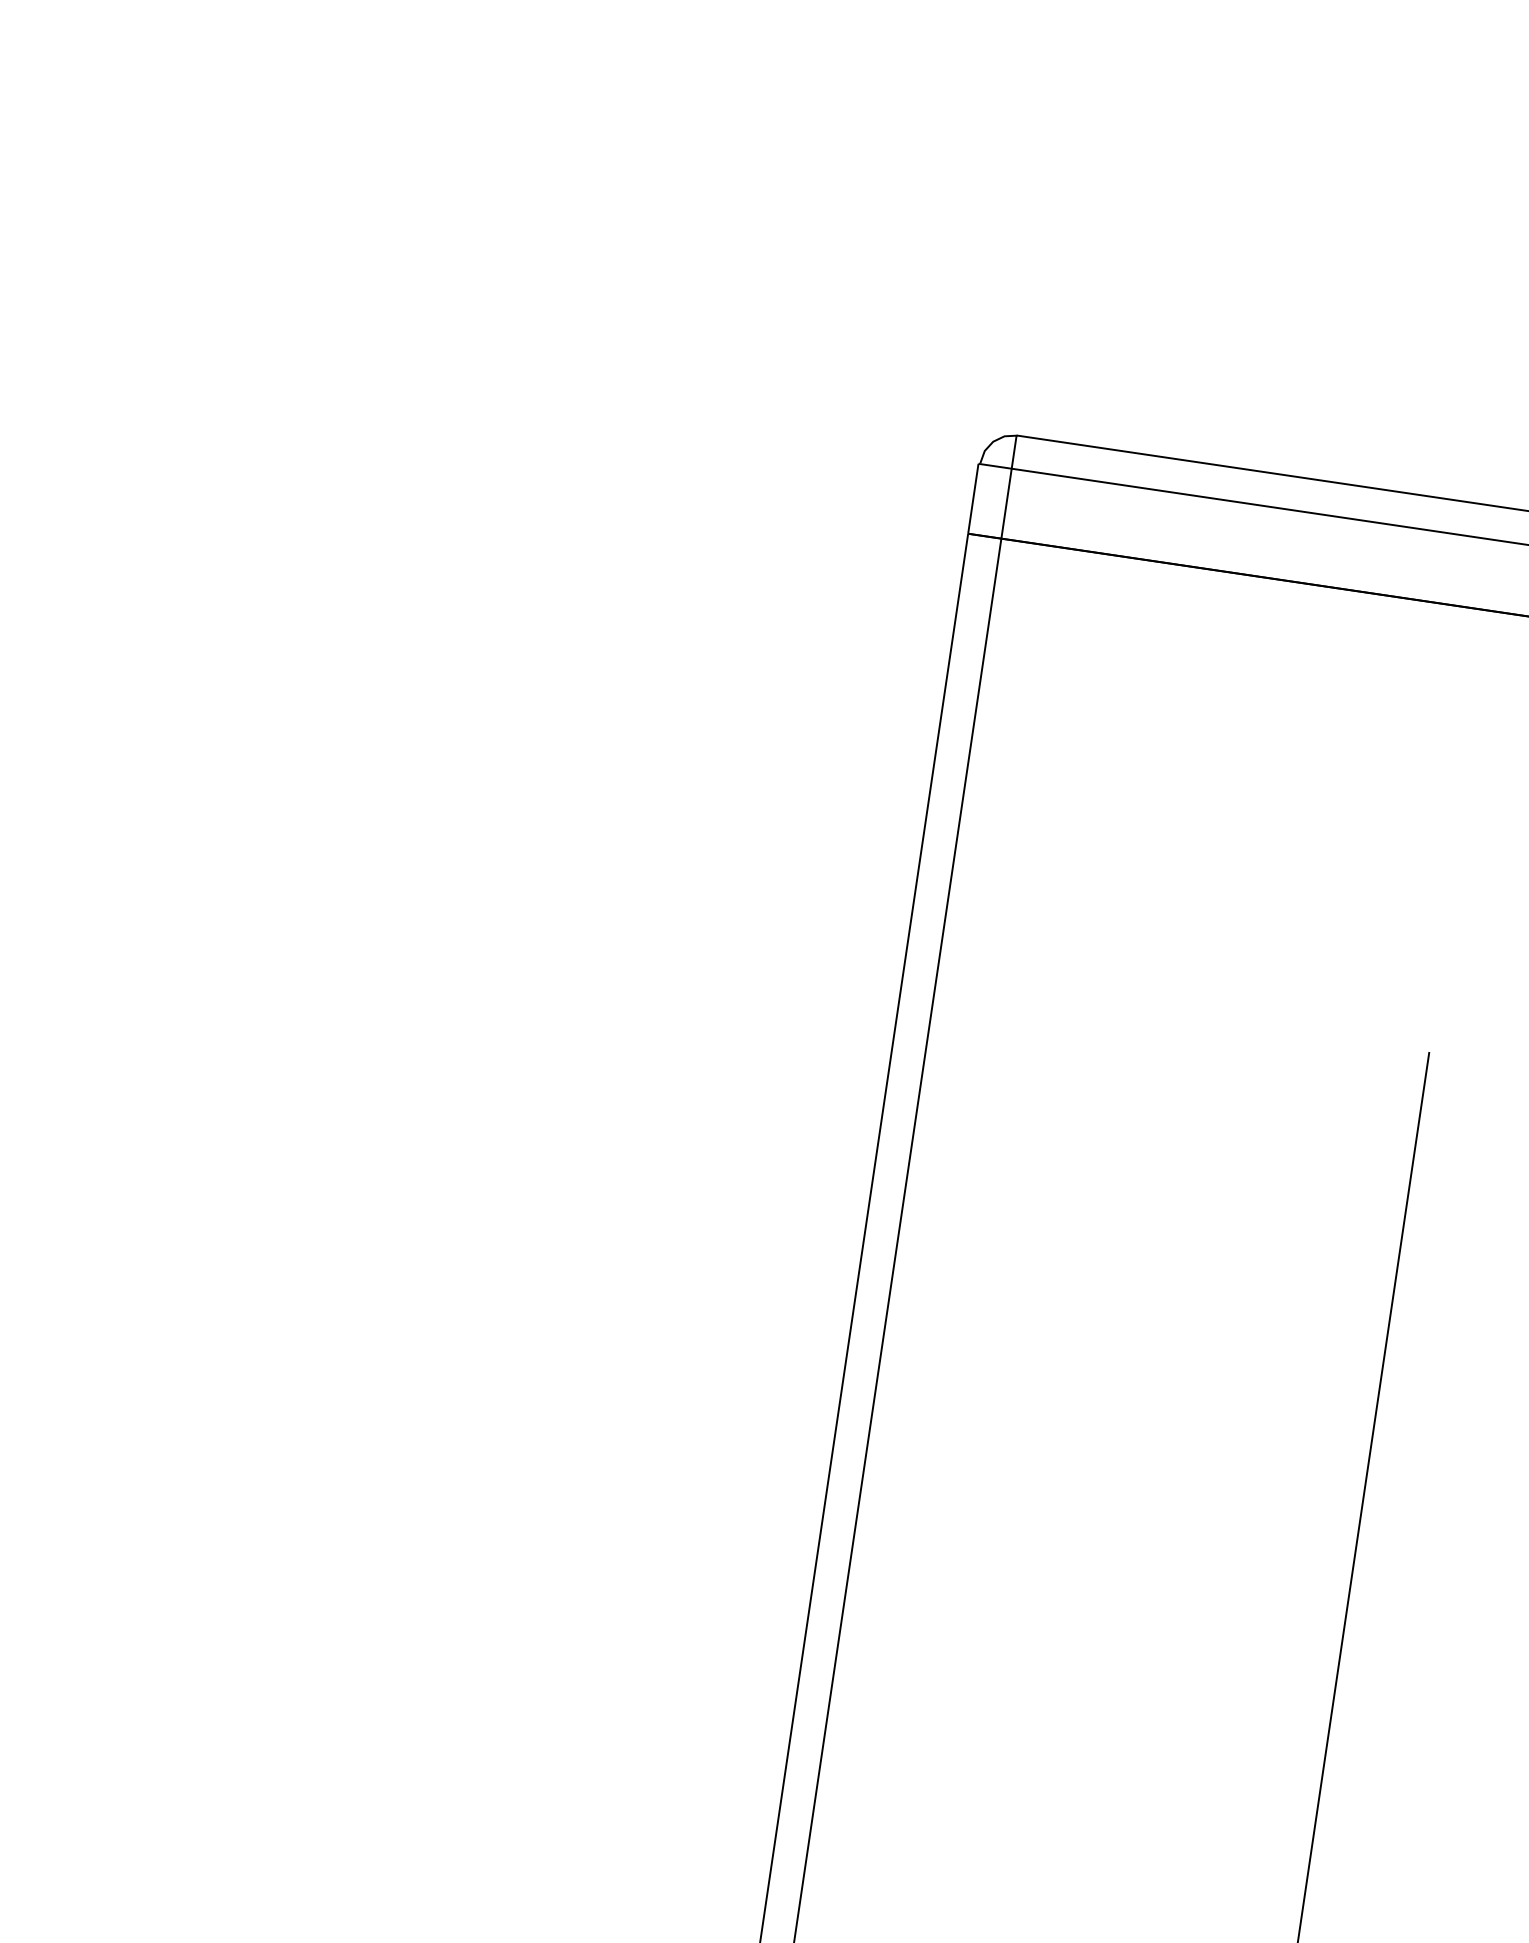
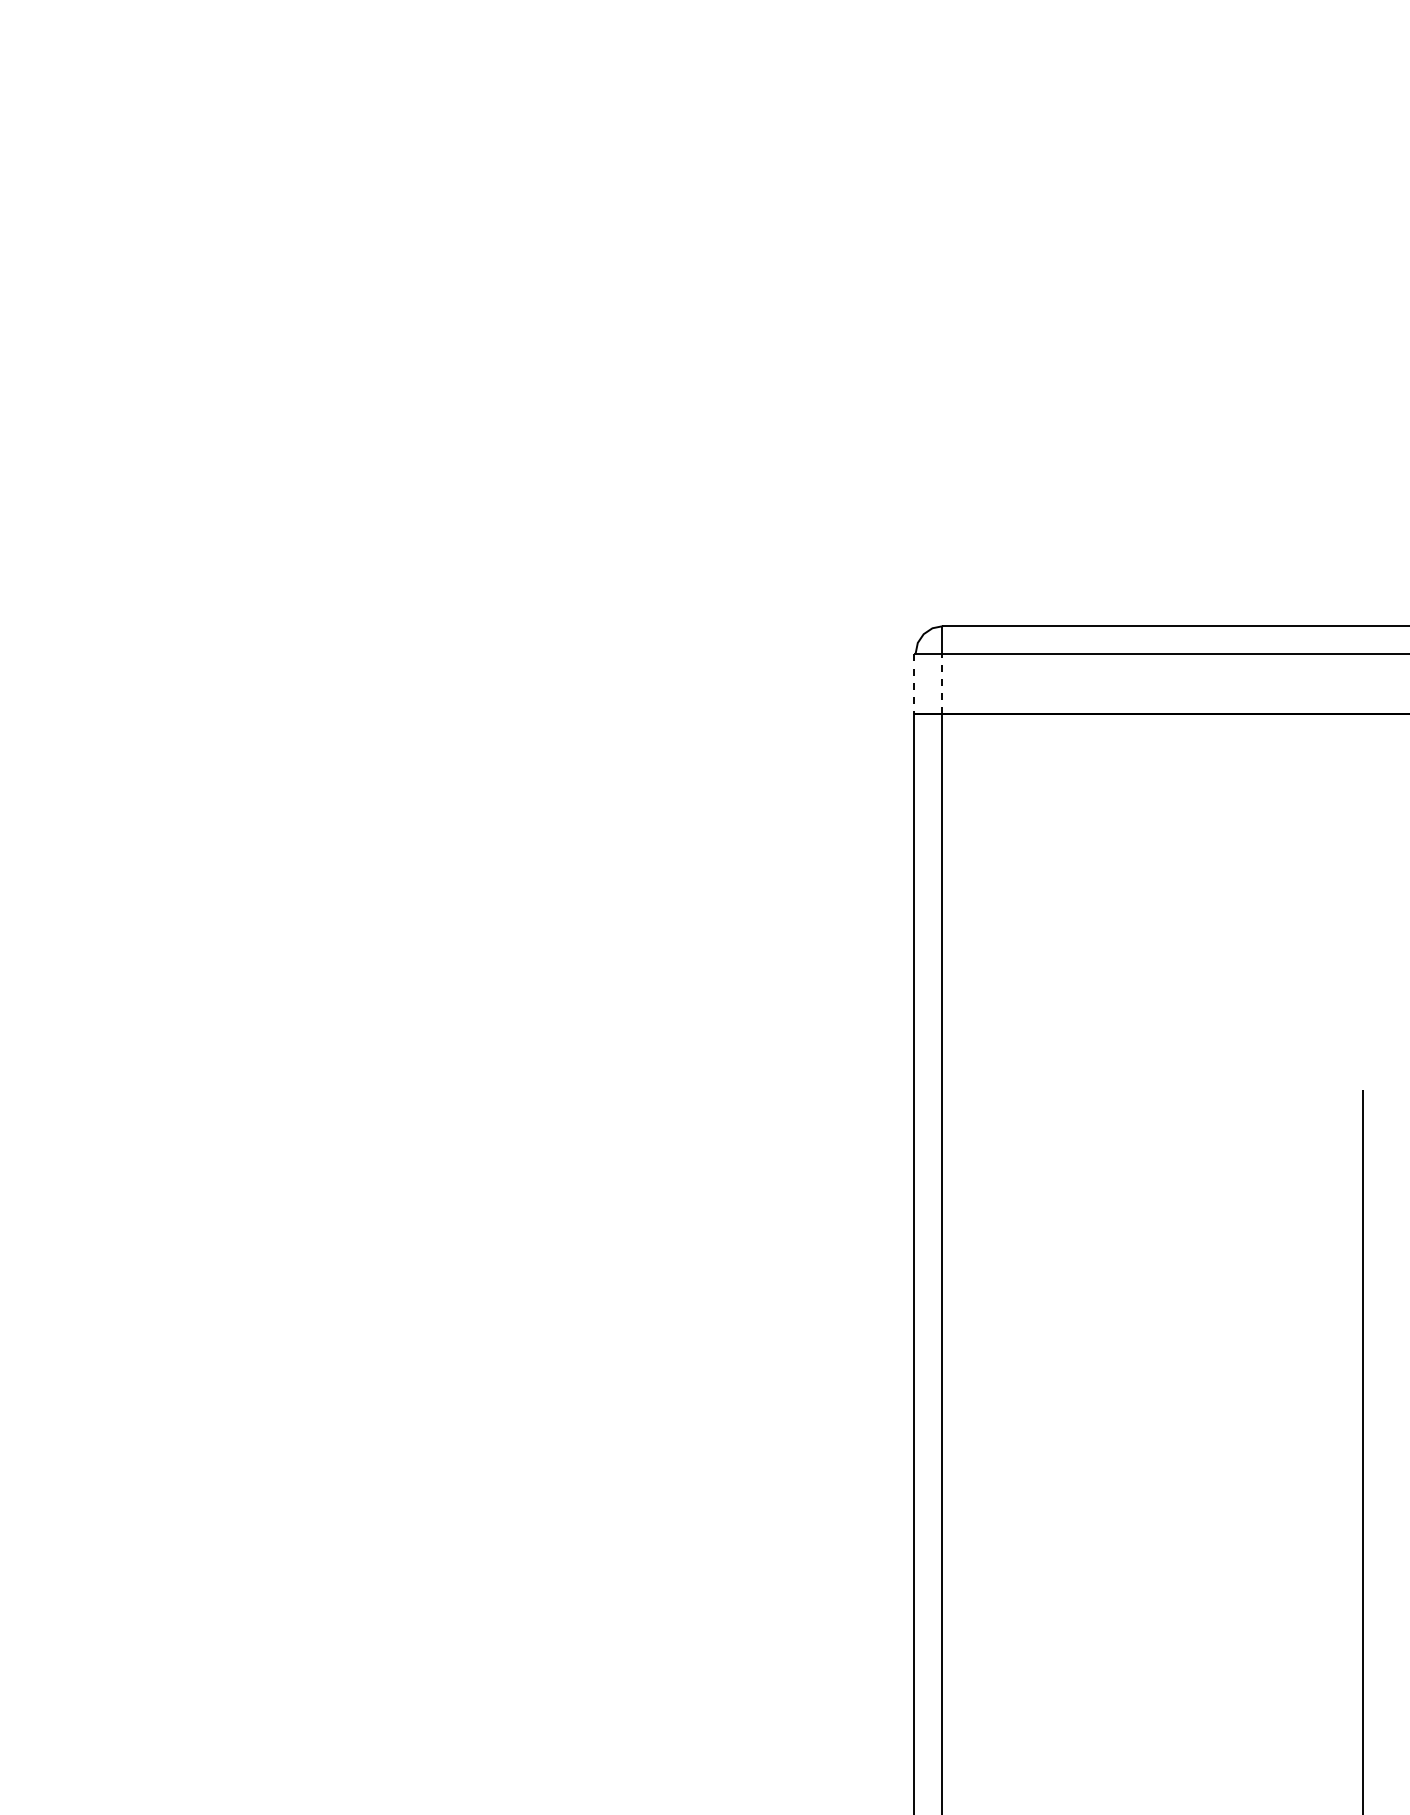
line: (973, 499) -> (914, 684), solid -> dashed
line: (1006, 503) -> (942, 684), solid -> dashed

